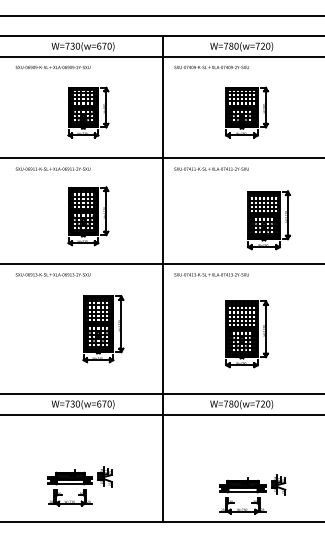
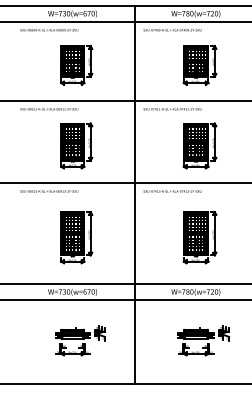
part: (269, 220) -> (200, 146), moved
part: (103, 329) -> (76, 237), moved
part: (79, 486) -> (79, 340), moved
part: (252, 494) -> (203, 340), moved

